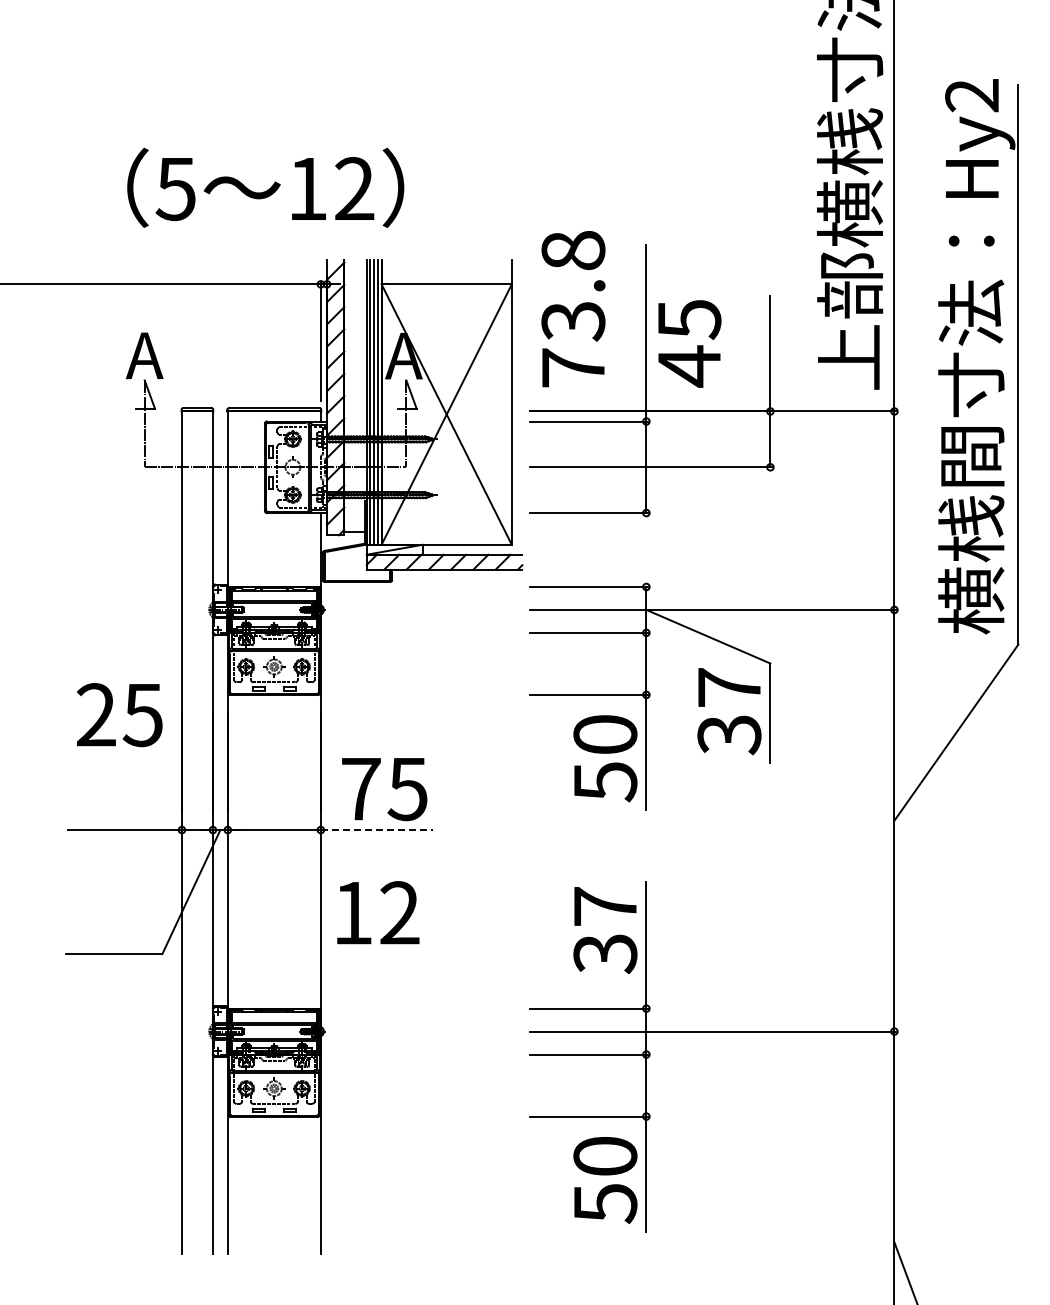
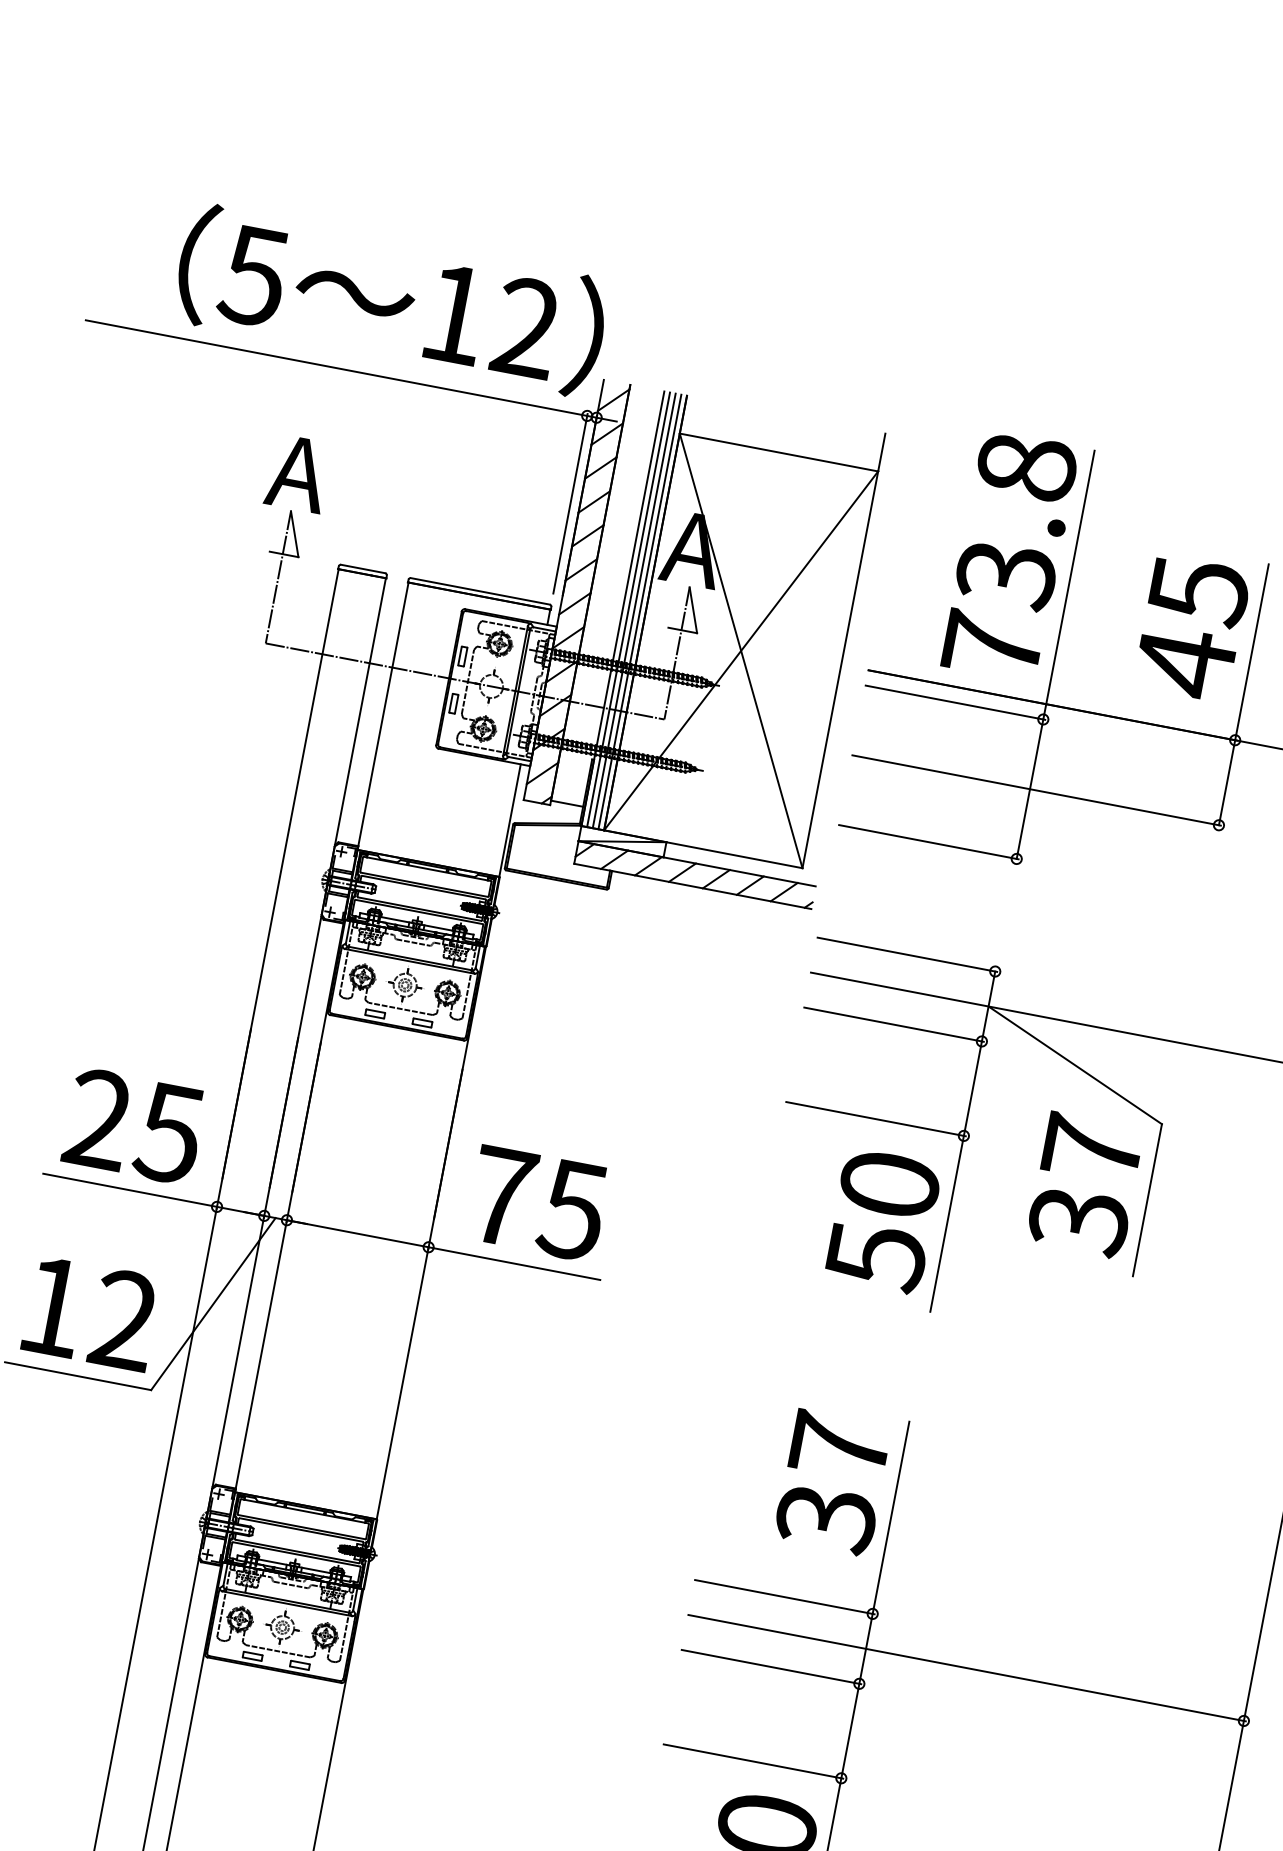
text: (265, 187) -> (390, 299), moved
text: (573, 309) -> (1009, 556), moved
text: (689, 343) -> (1192, 627), moved
text: (119, 715) -> (133, 1126), moved
line: (377, 830) -> (514, 1264), dashed -> solid
text: (378, 912) -> (91, 1313), moved

